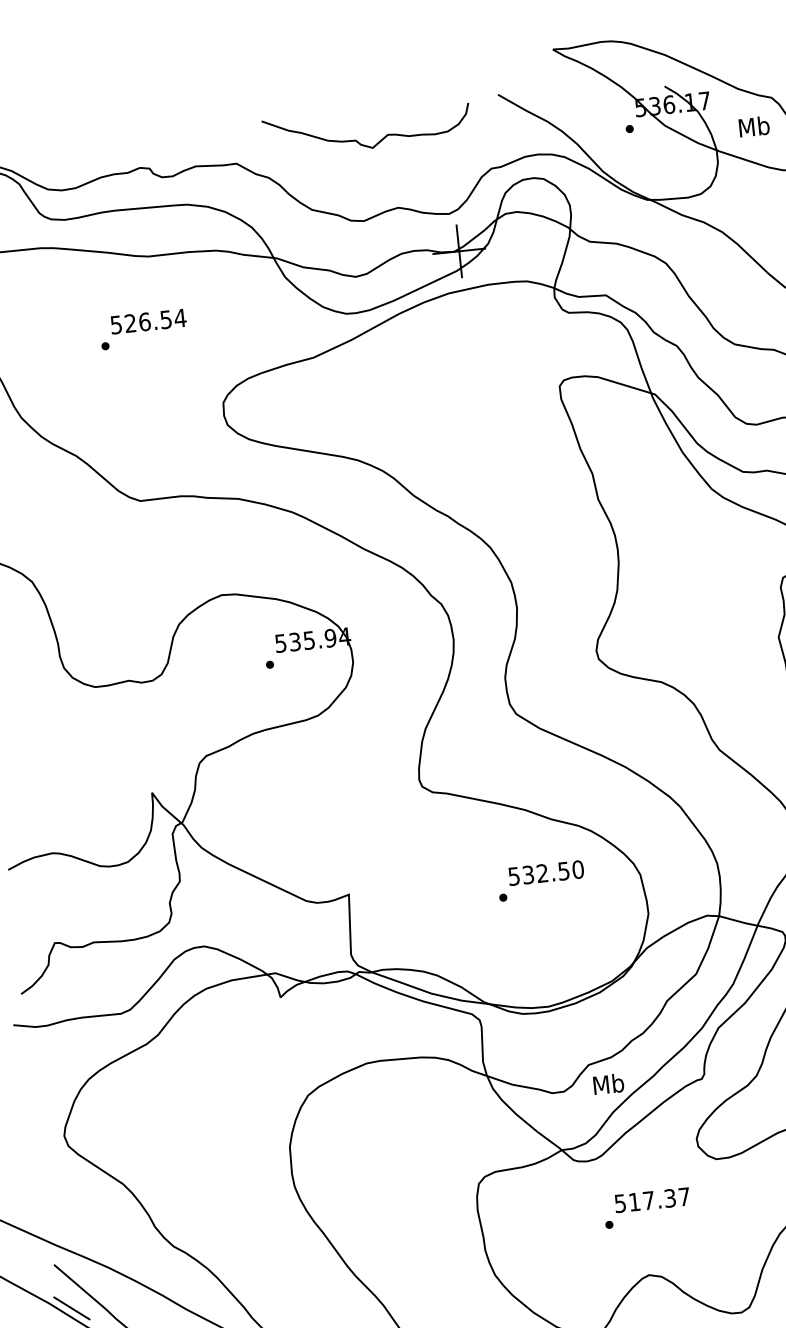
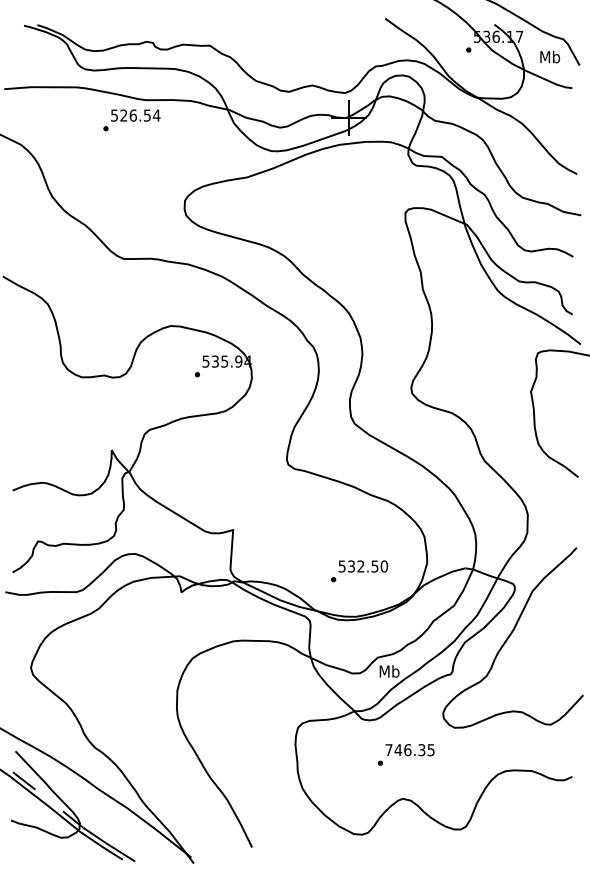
curve: (357, 139) -> (290, 38), removed
text: (142, 329) -> (131, 120), moved
text: (541, 881) -> (359, 571), moved
text: (651, 1200) -> (409, 750), 517.37 -> 746.35

